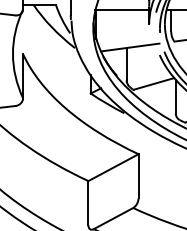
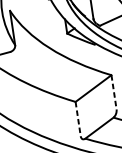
line: (138, 176) -> (113, 92), solid -> dashed
line: (88, 203) -> (78, 119), solid -> dashed

